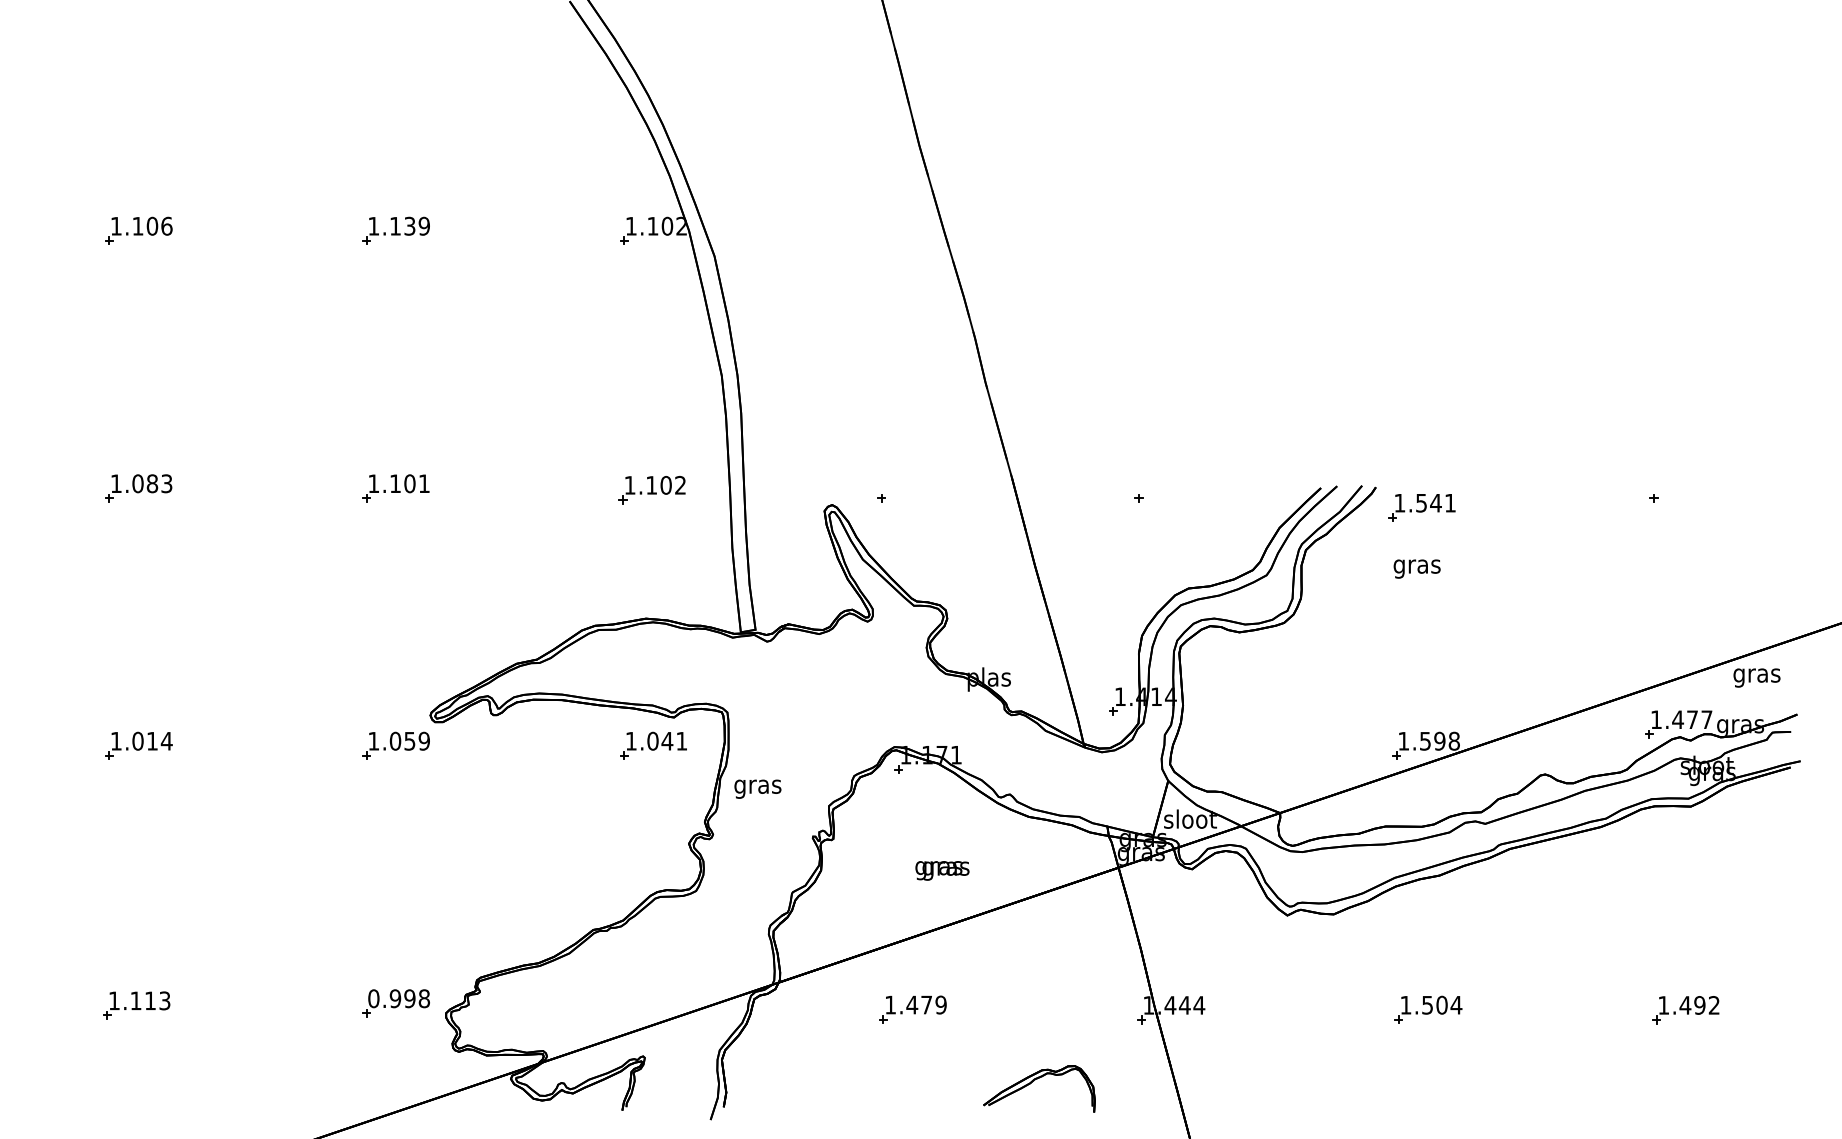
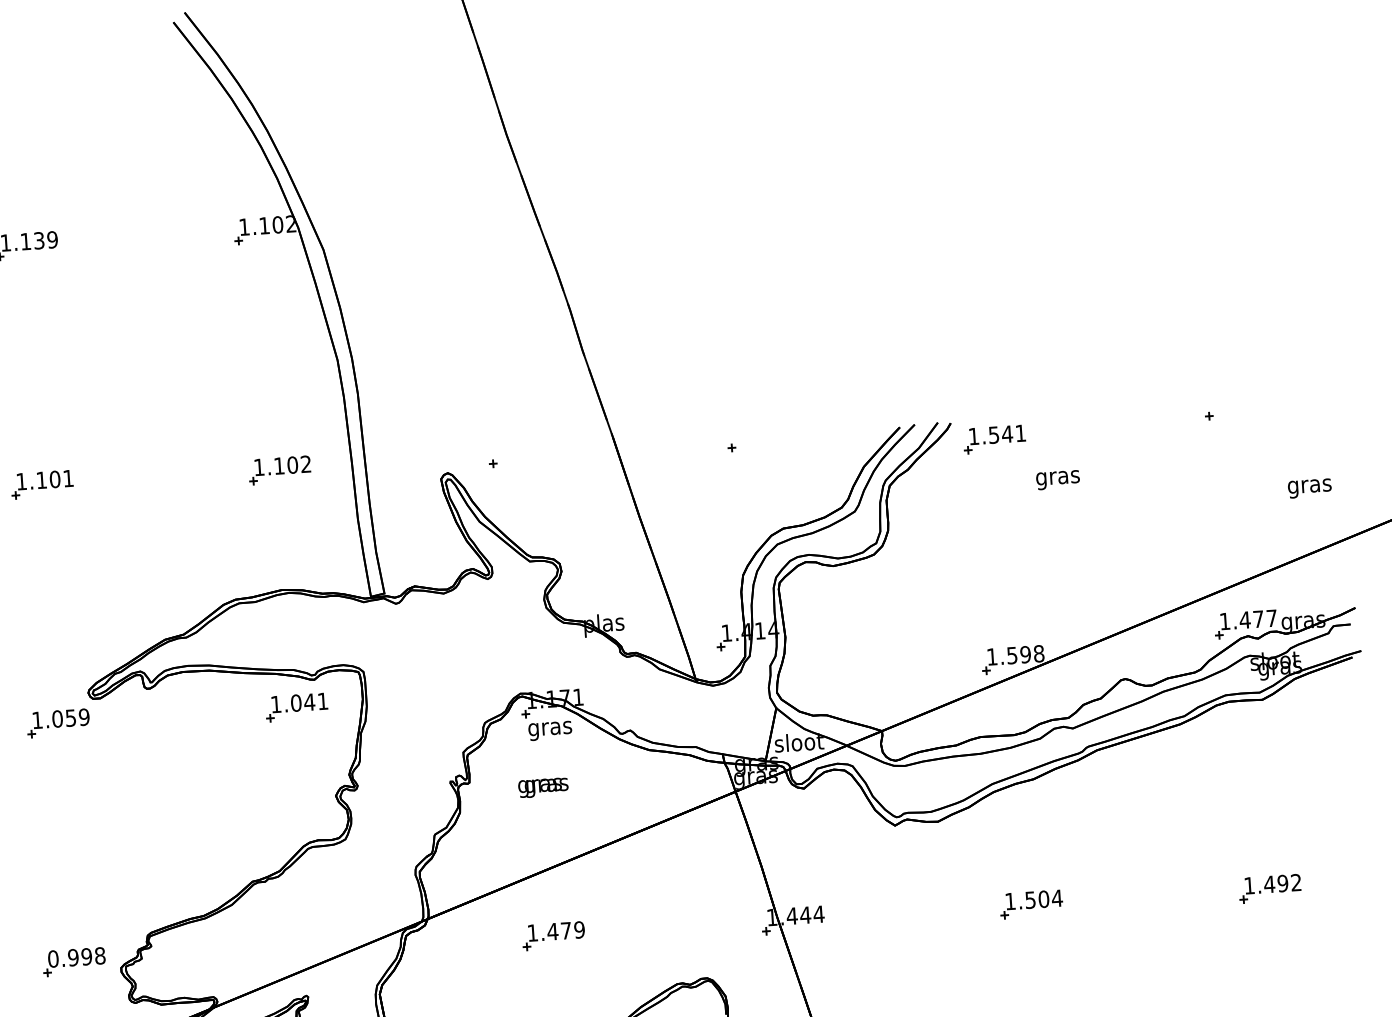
text: (1416, 568) -> (1057, 479), moved
text: (1756, 677) -> (1309, 488), moved
text: (757, 788) -> (549, 730), moved
text: (942, 870) -> (543, 787), moved

